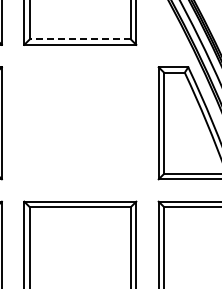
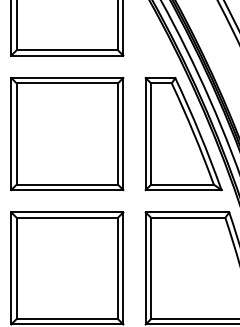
line: (80, 39) -> (67, 50), dashed -> solid
part: (80, 123) -> (67, 134), added

